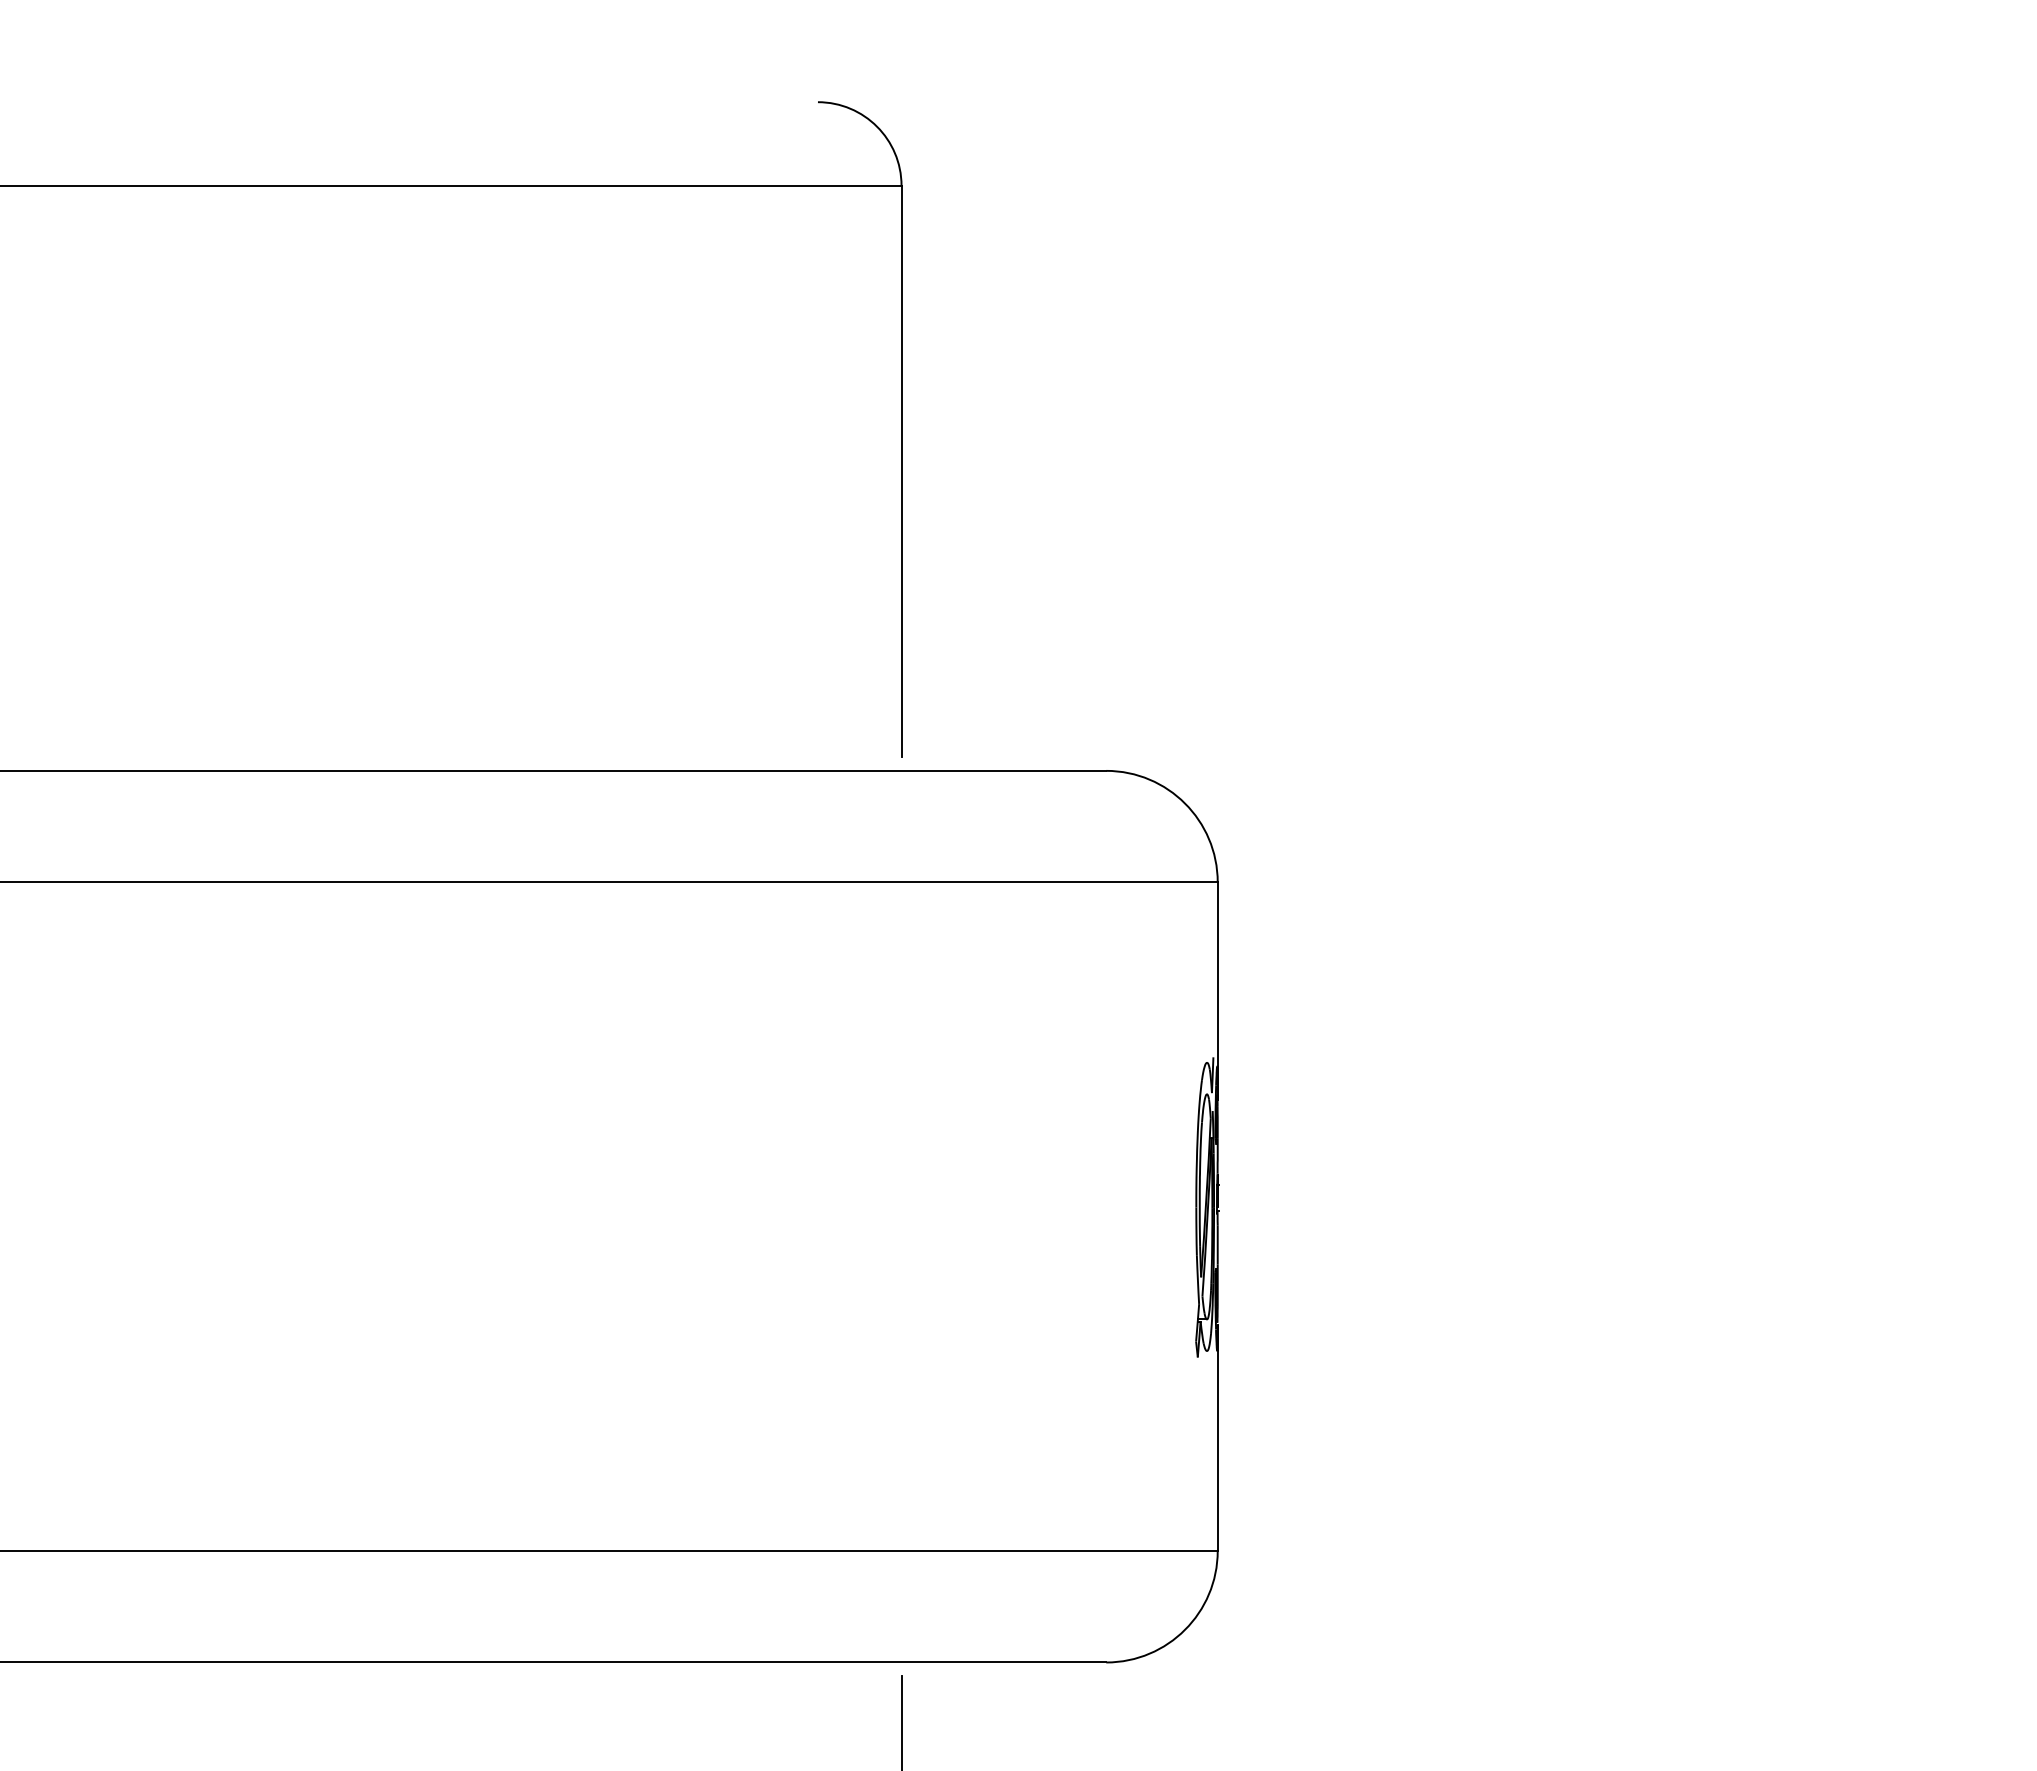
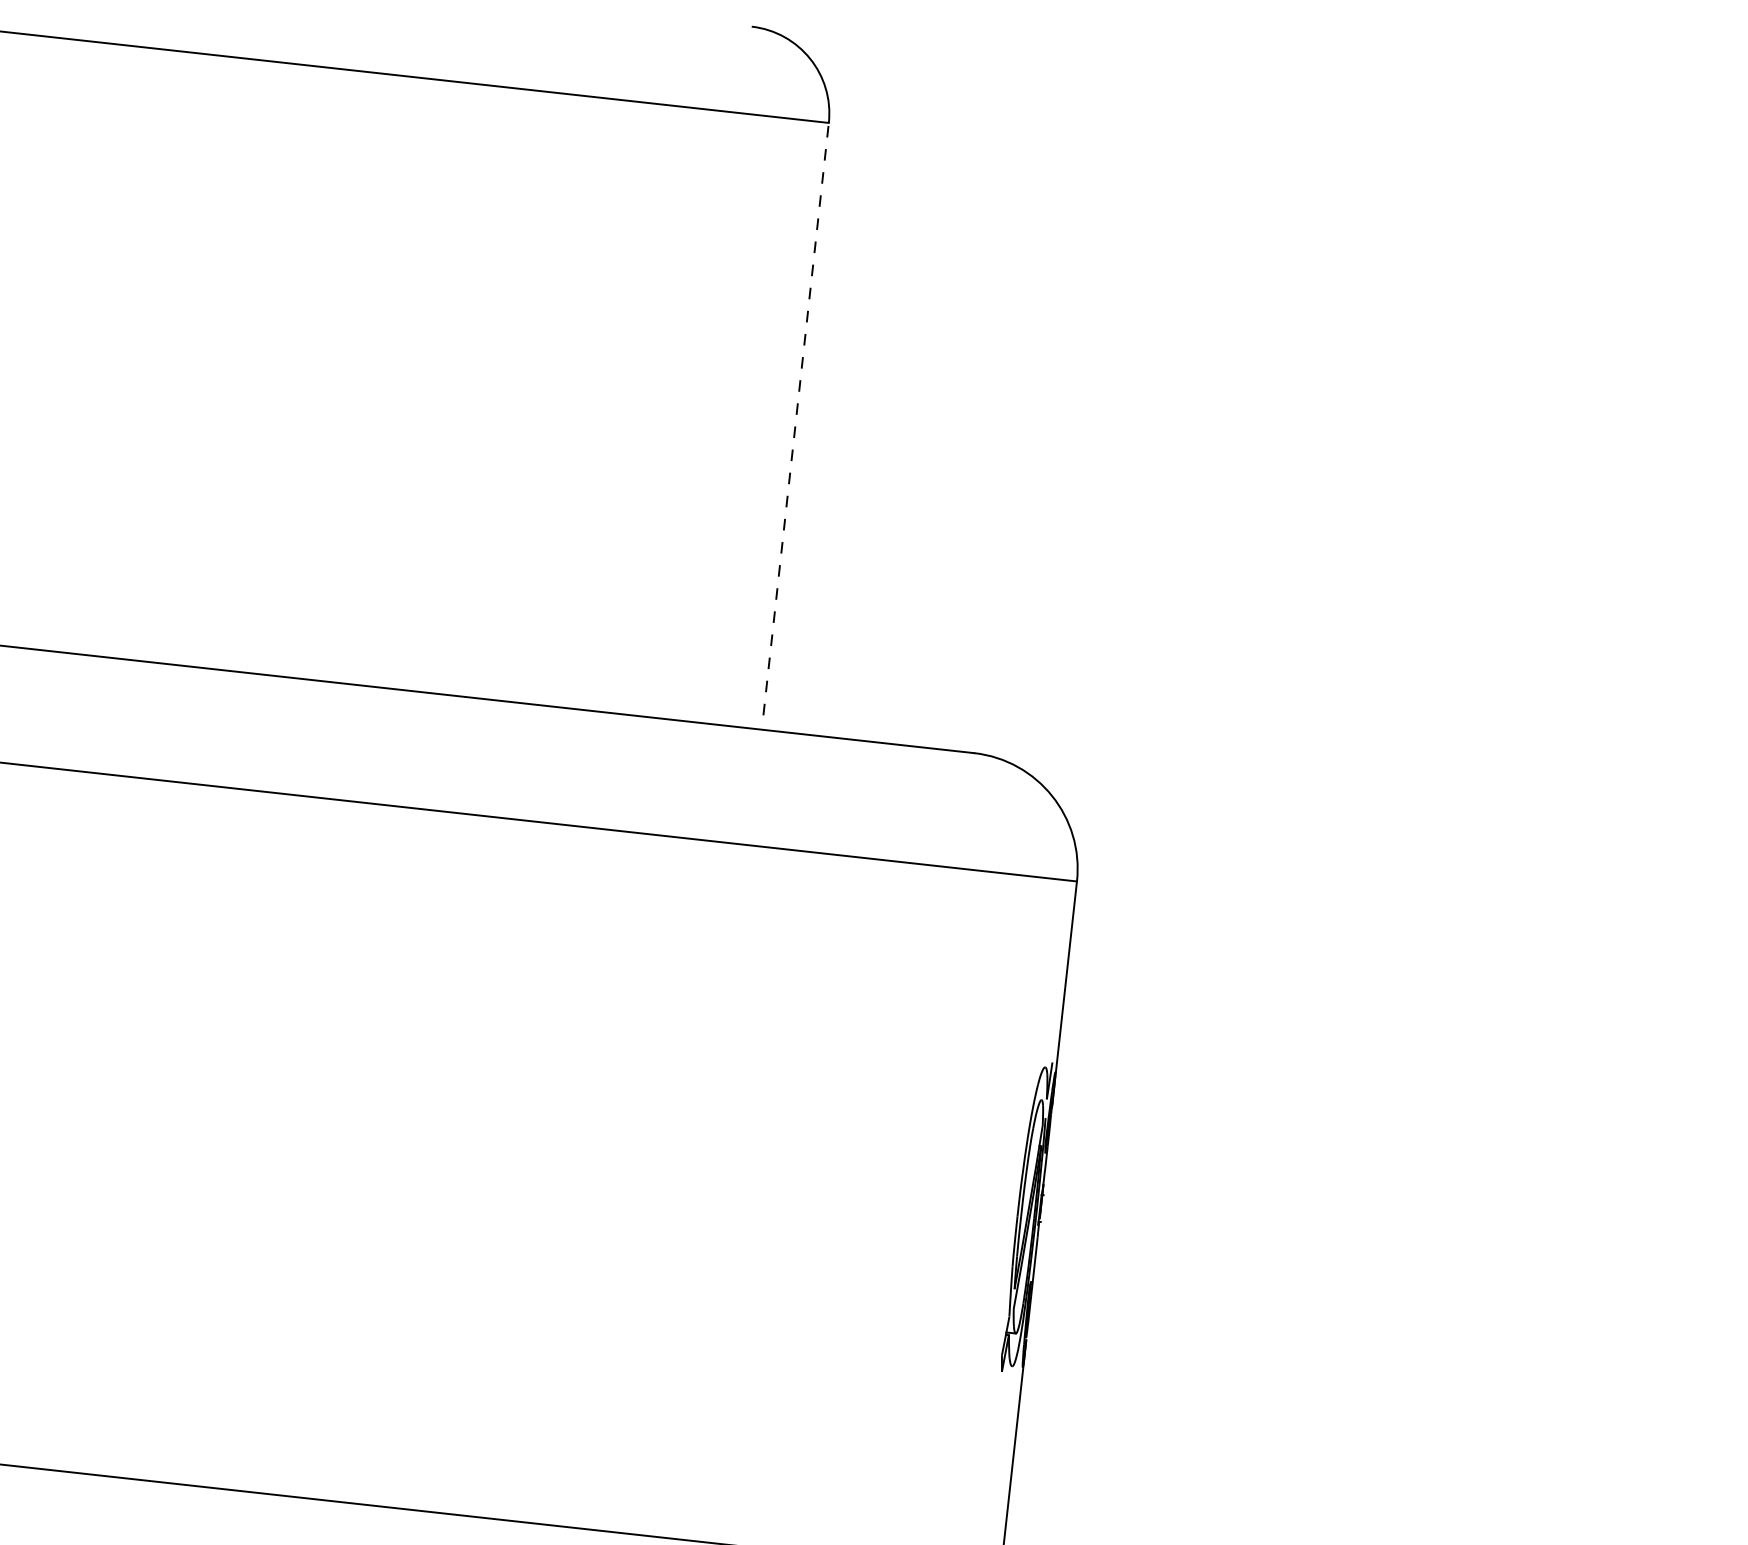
line: (901, 471) -> (796, 419), solid -> dashed

